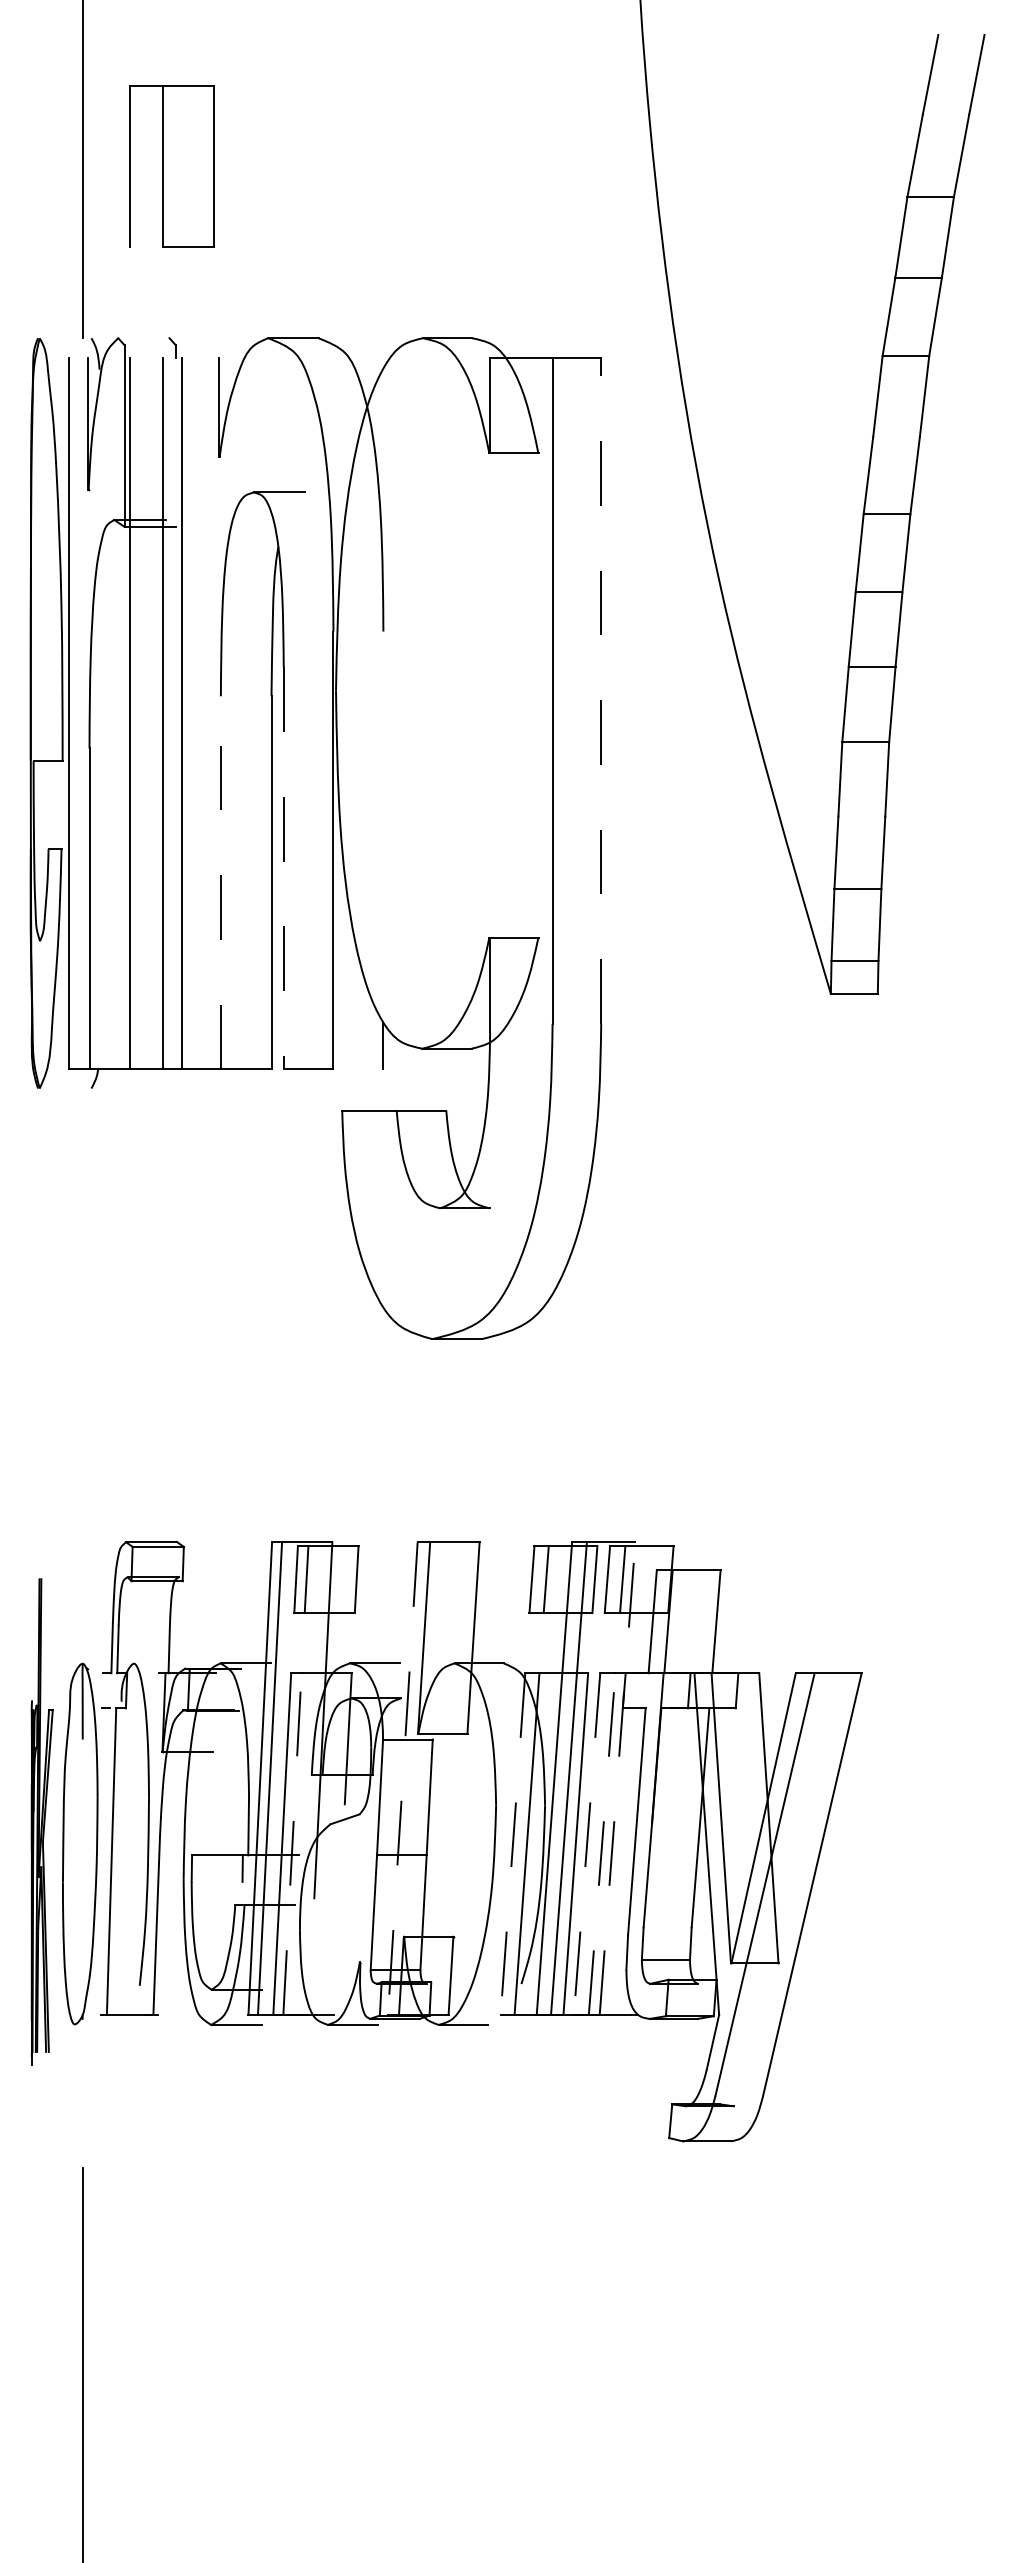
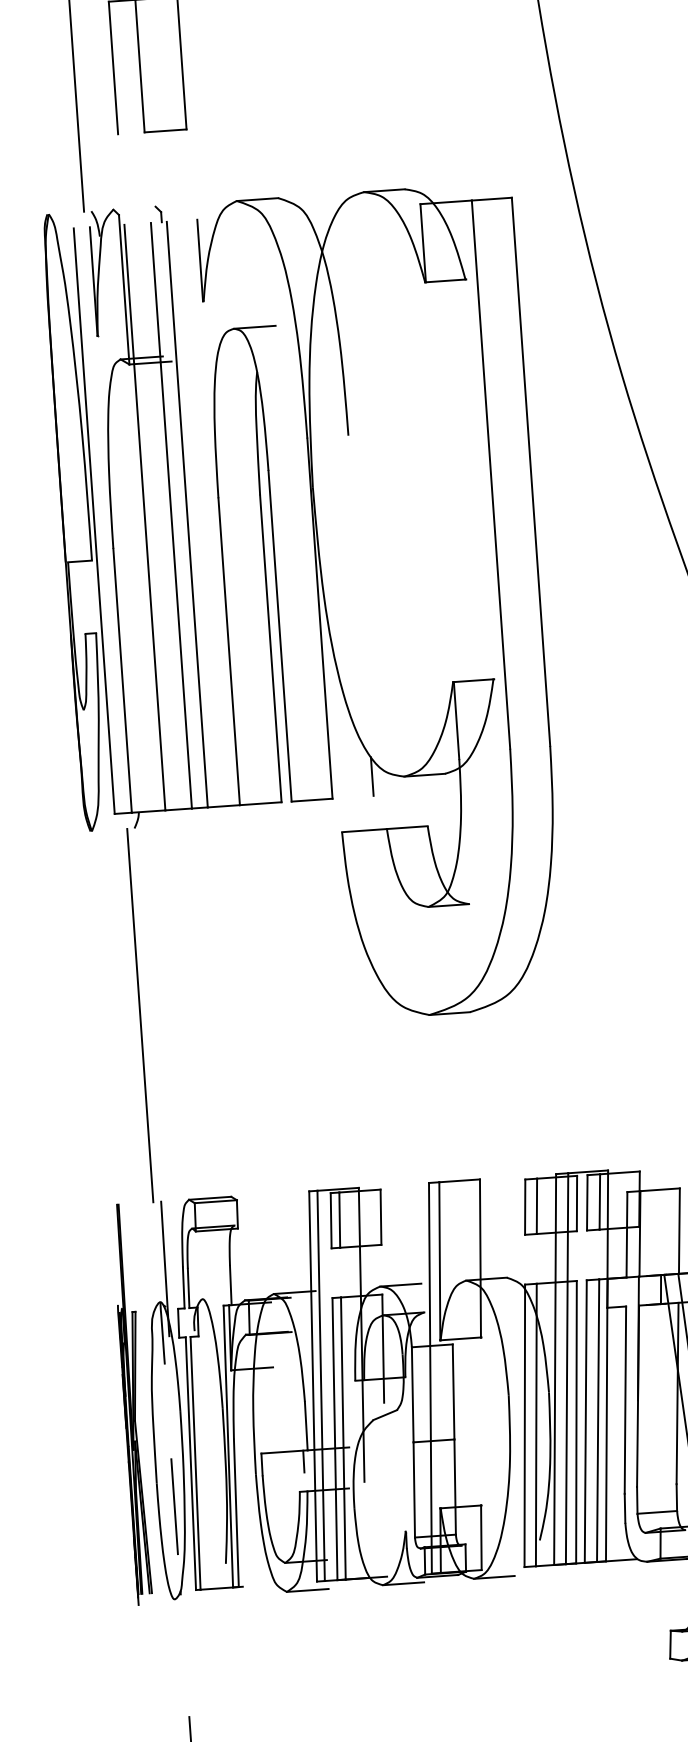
line: (601, 690) -> (531, 471), dashed -> solid
line: (283, 868) -> (279, 636), dashed -> solid
line: (220, 882) -> (228, 651), dashed -> solid
line: (82, 1315) -> (140, 1015), added
line: (91, 1623) -> (165, 1268), added
line: (102, 1690) -> (178, 1323), added
line: (402, 1778) -> (430, 1378), dashed -> solid
line: (617, 1778) -> (607, 1365), dashed -> solid
part: (41, 1821) -> (132, 1403), moved
line: (152, 1843) -> (228, 1446), added
line: (292, 1843) -> (343, 1438), dashed -> solid
line: (602, 1843) -> (598, 1420), dashed -> solid
line: (512, 1844) -> (524, 1426), dashed -> solid
line: (587, 1844) -> (586, 1421), dashed -> solid
line: (105, 1861) -> (190, 1463), added
line: (82, 1911) -> (174, 1506), added

